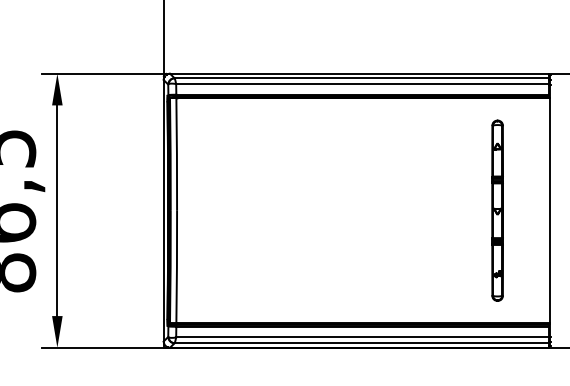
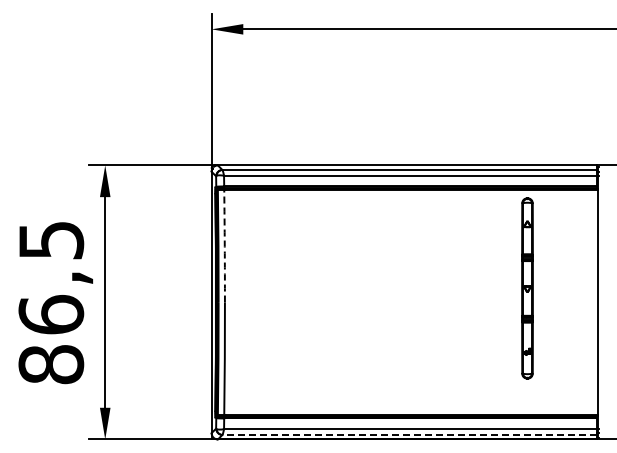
arc: (176, 154) -> (224, 246), solid -> dashed
part: (497, 210) -> (527, 288), moved
line: (361, 342) -> (409, 434), solid -> dashed

